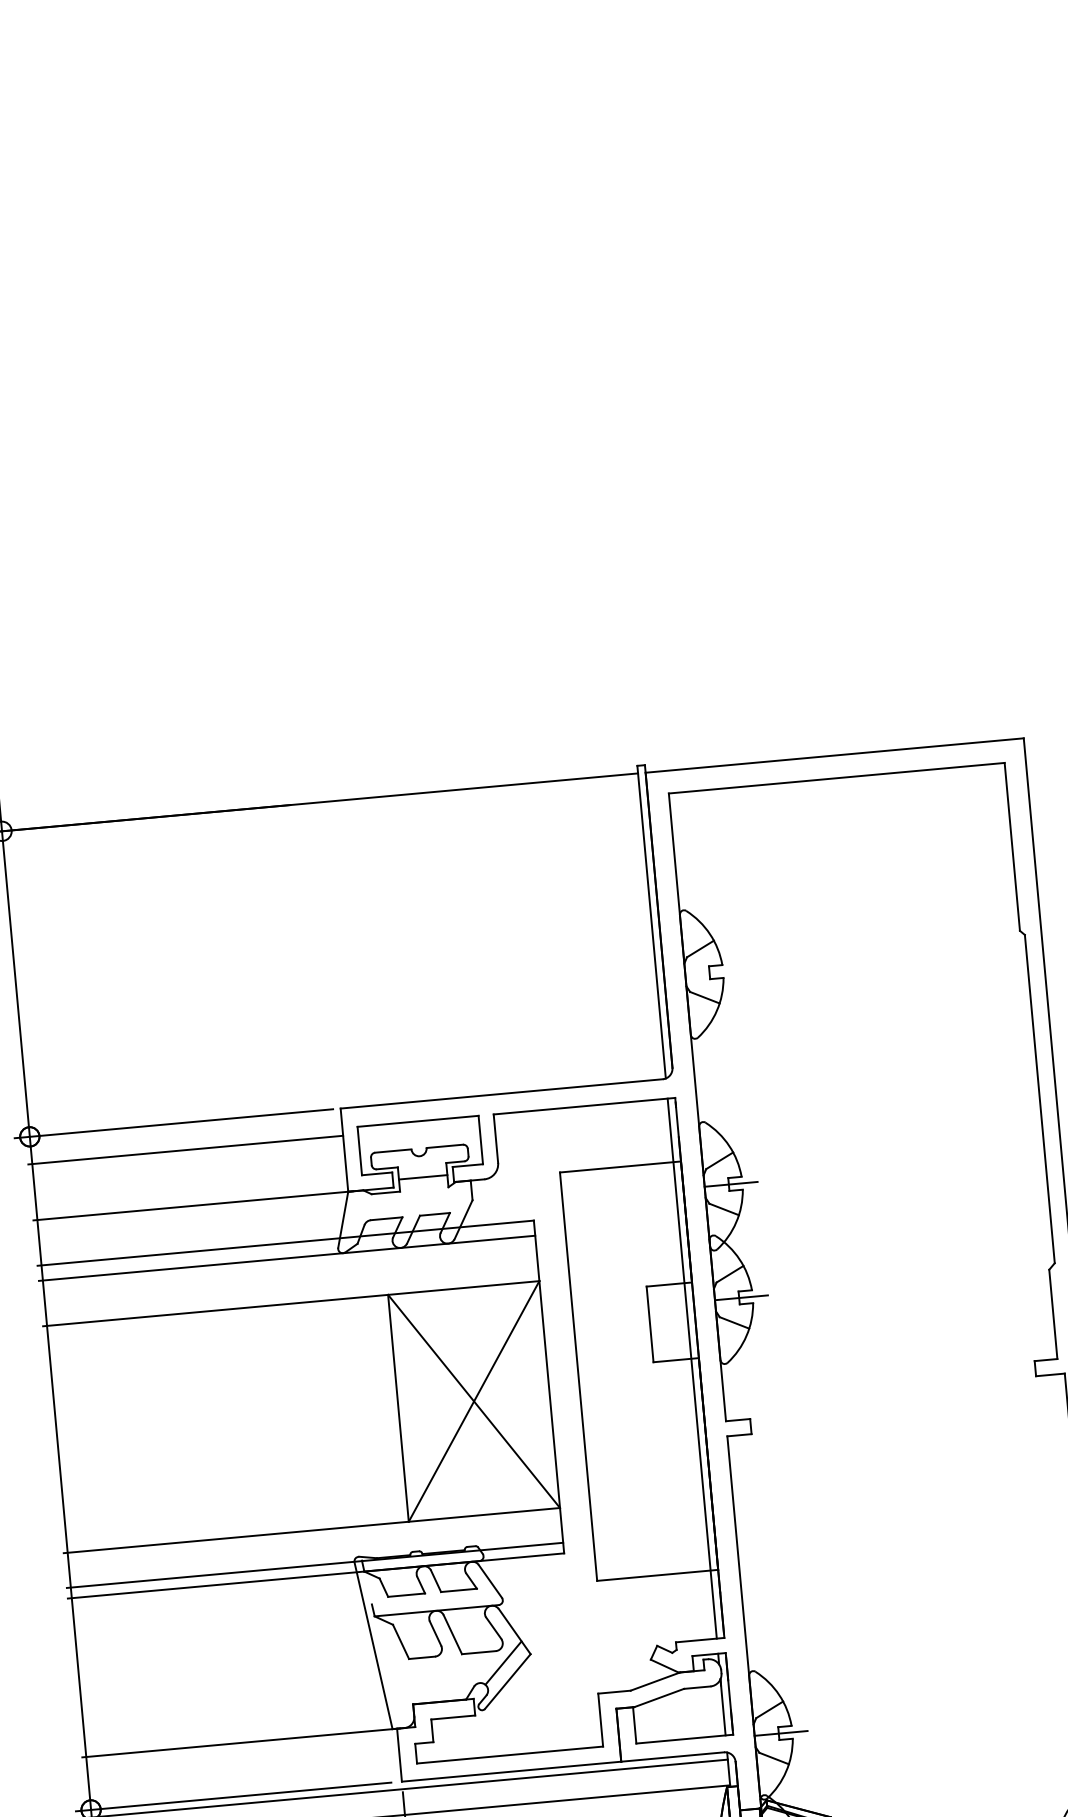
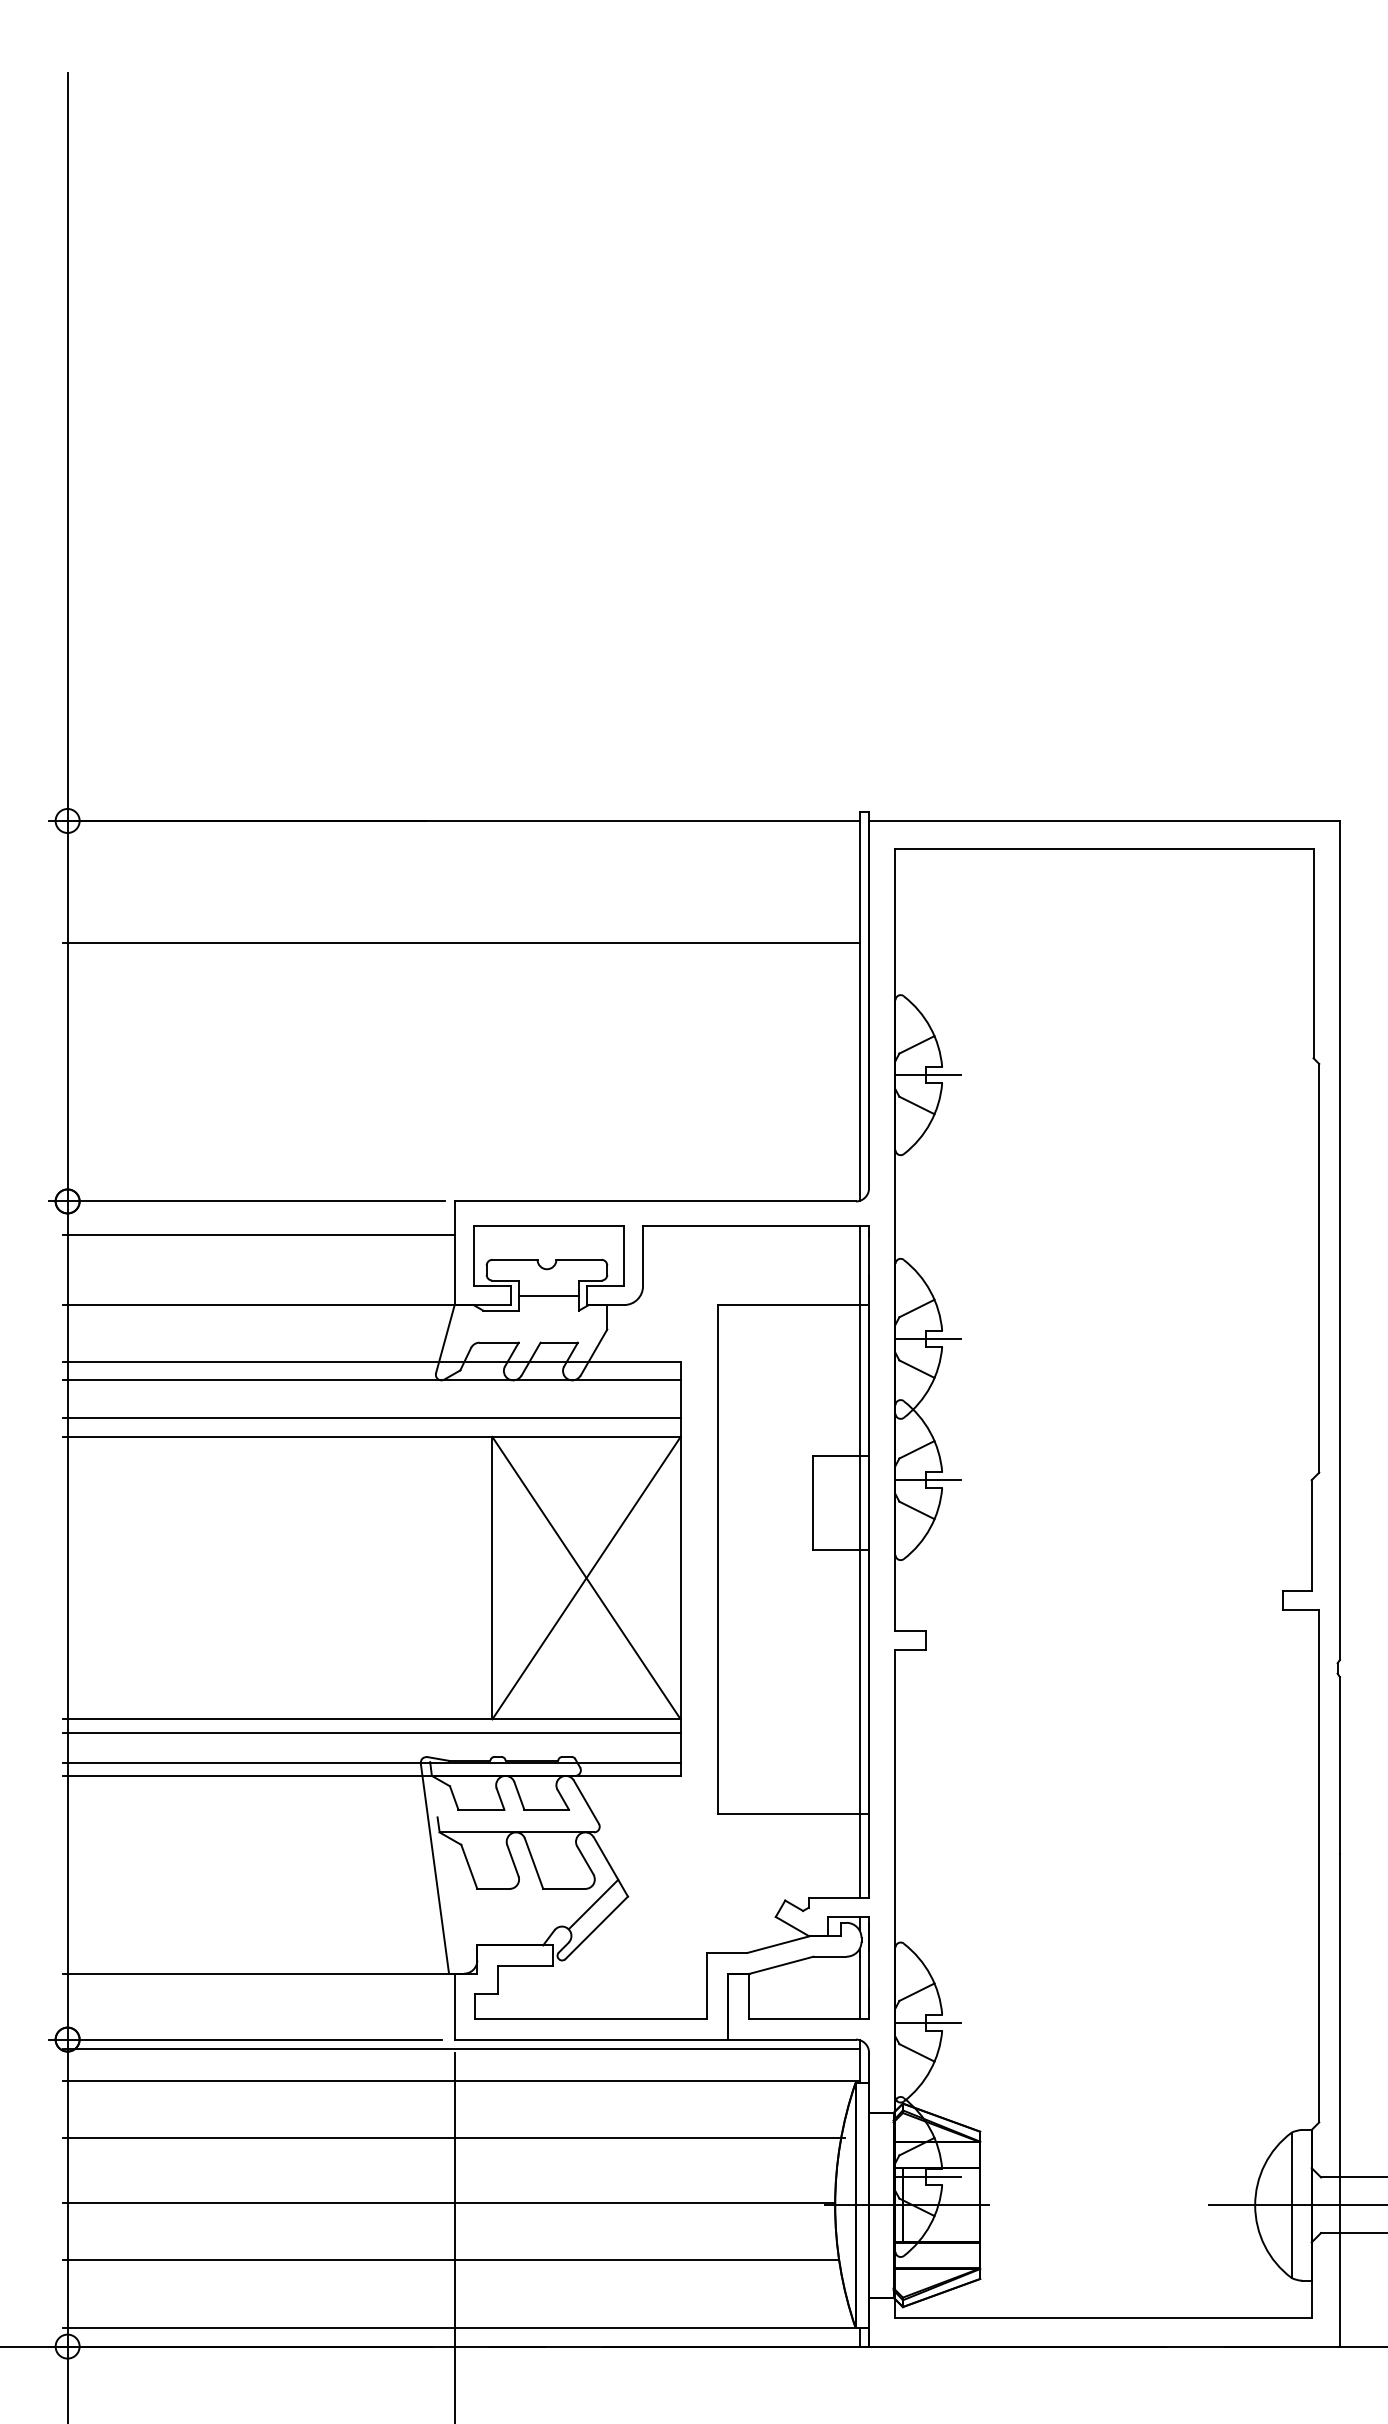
line: (326, 900) -> (460, 943), added
line: (711, 972) -> (928, 1075), added
line: (289, 1288) -> (371, 1418), added
line: (312, 1541) -> (371, 1732), added

